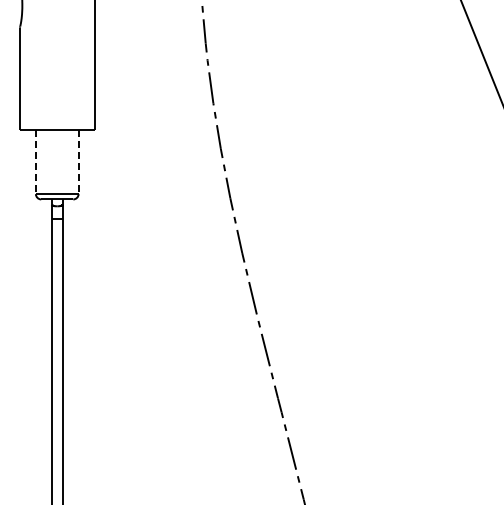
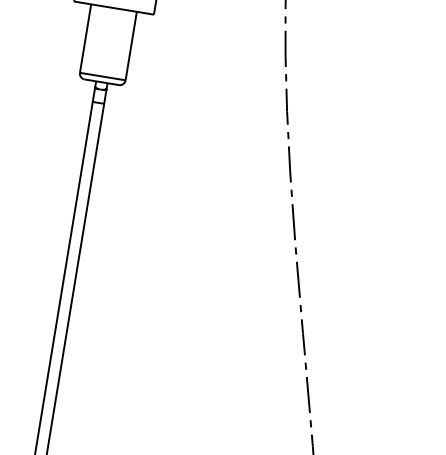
line: (35, 162) -> (85, 38), dashed -> solid
line: (78, 162) -> (131, 46), dashed -> solid

